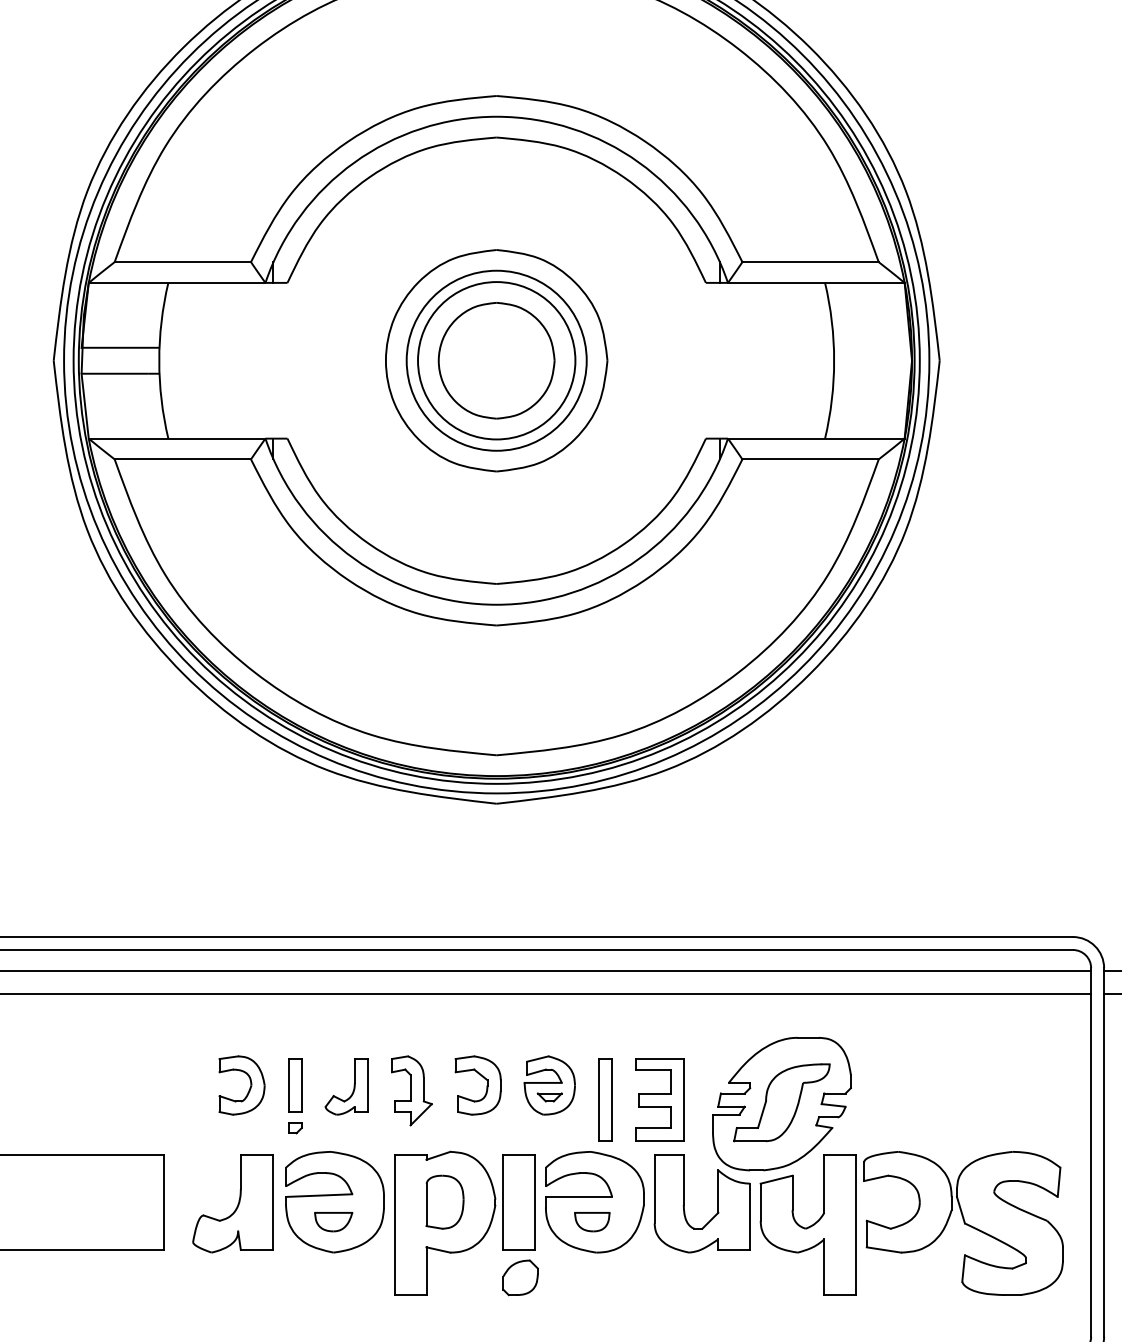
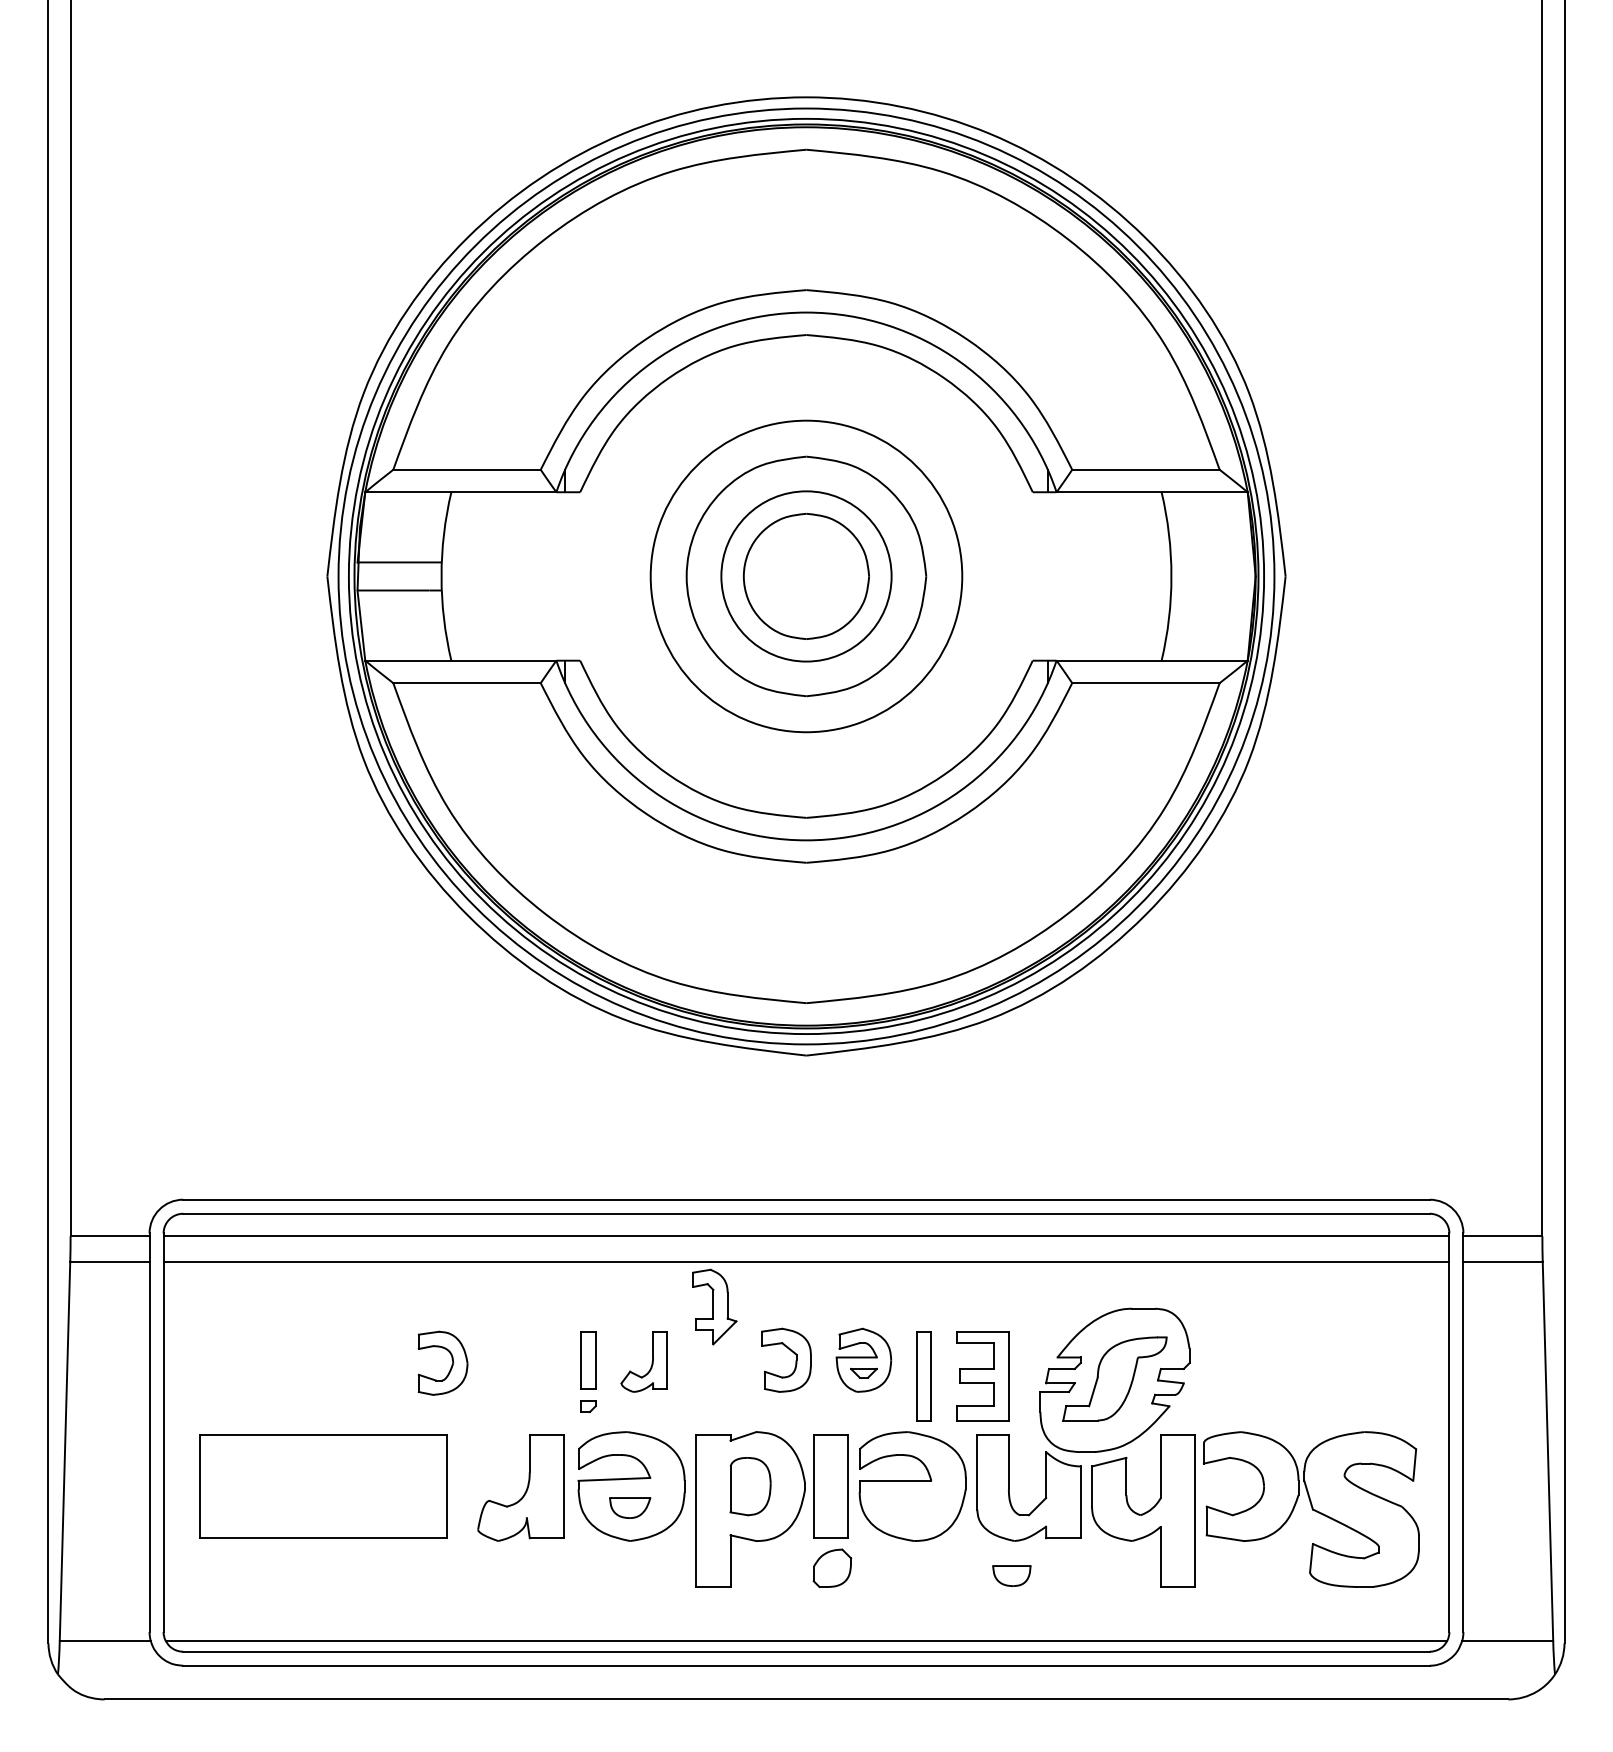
circle: (496, 360) -> (806, 576), size x1.6
part: (249, 1086) -> (451, 1364), moved
part: (411, 1090) -> (714, 1306), moved
part: (591, 1221) -> (1011, 1575), moved

